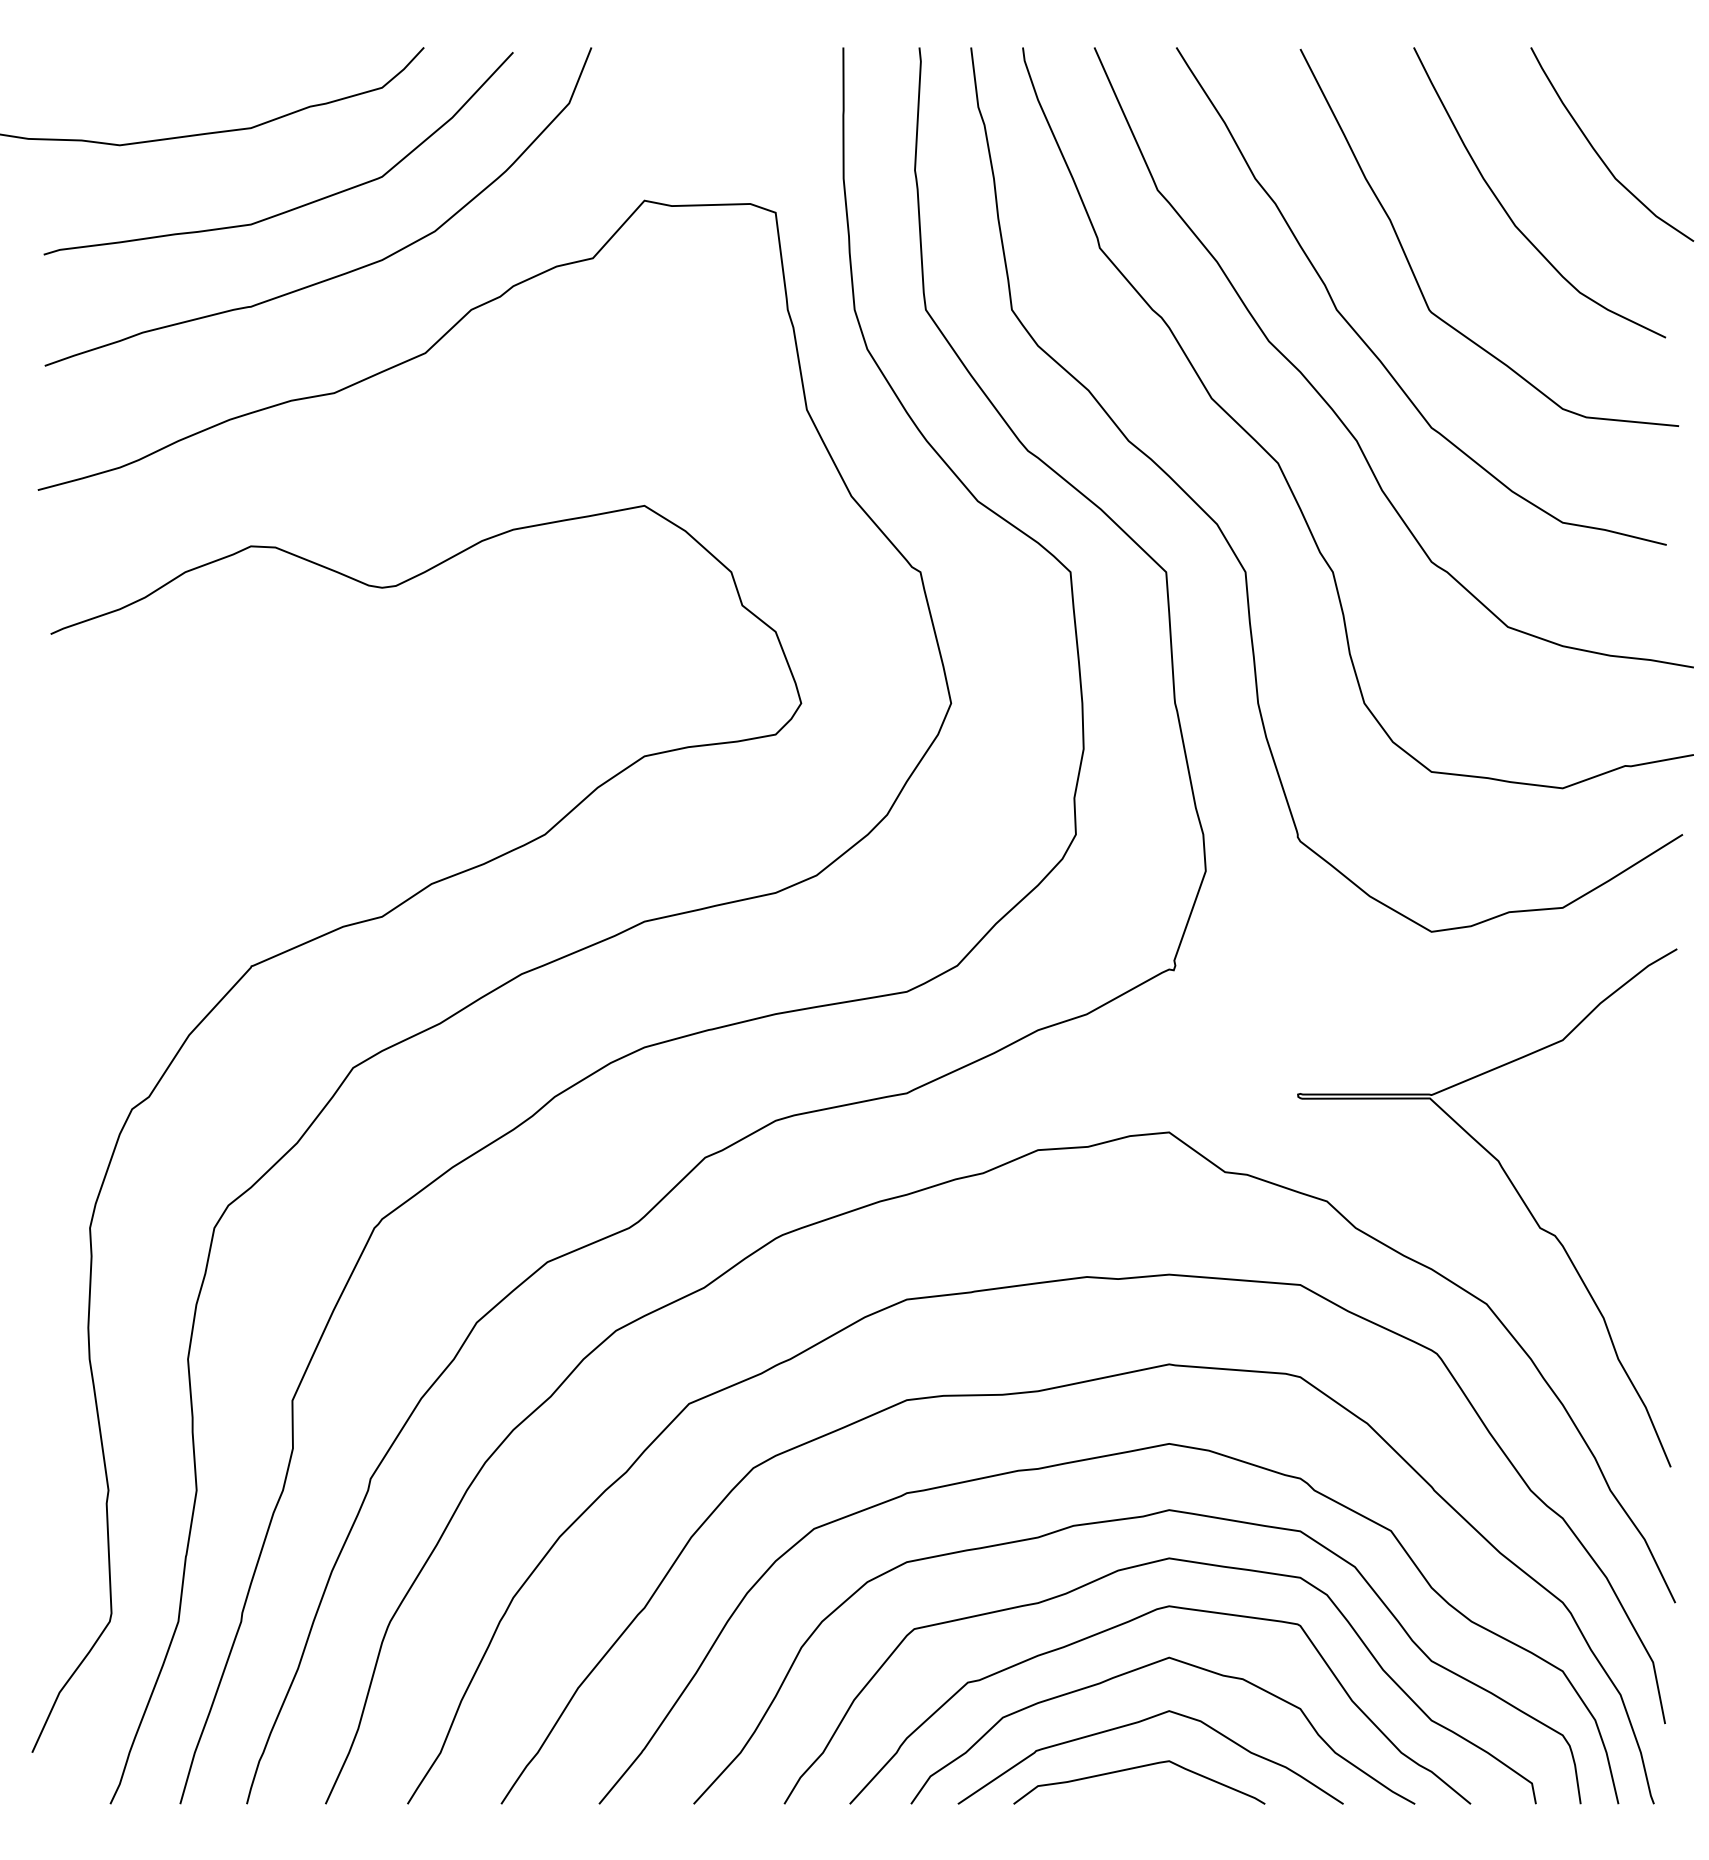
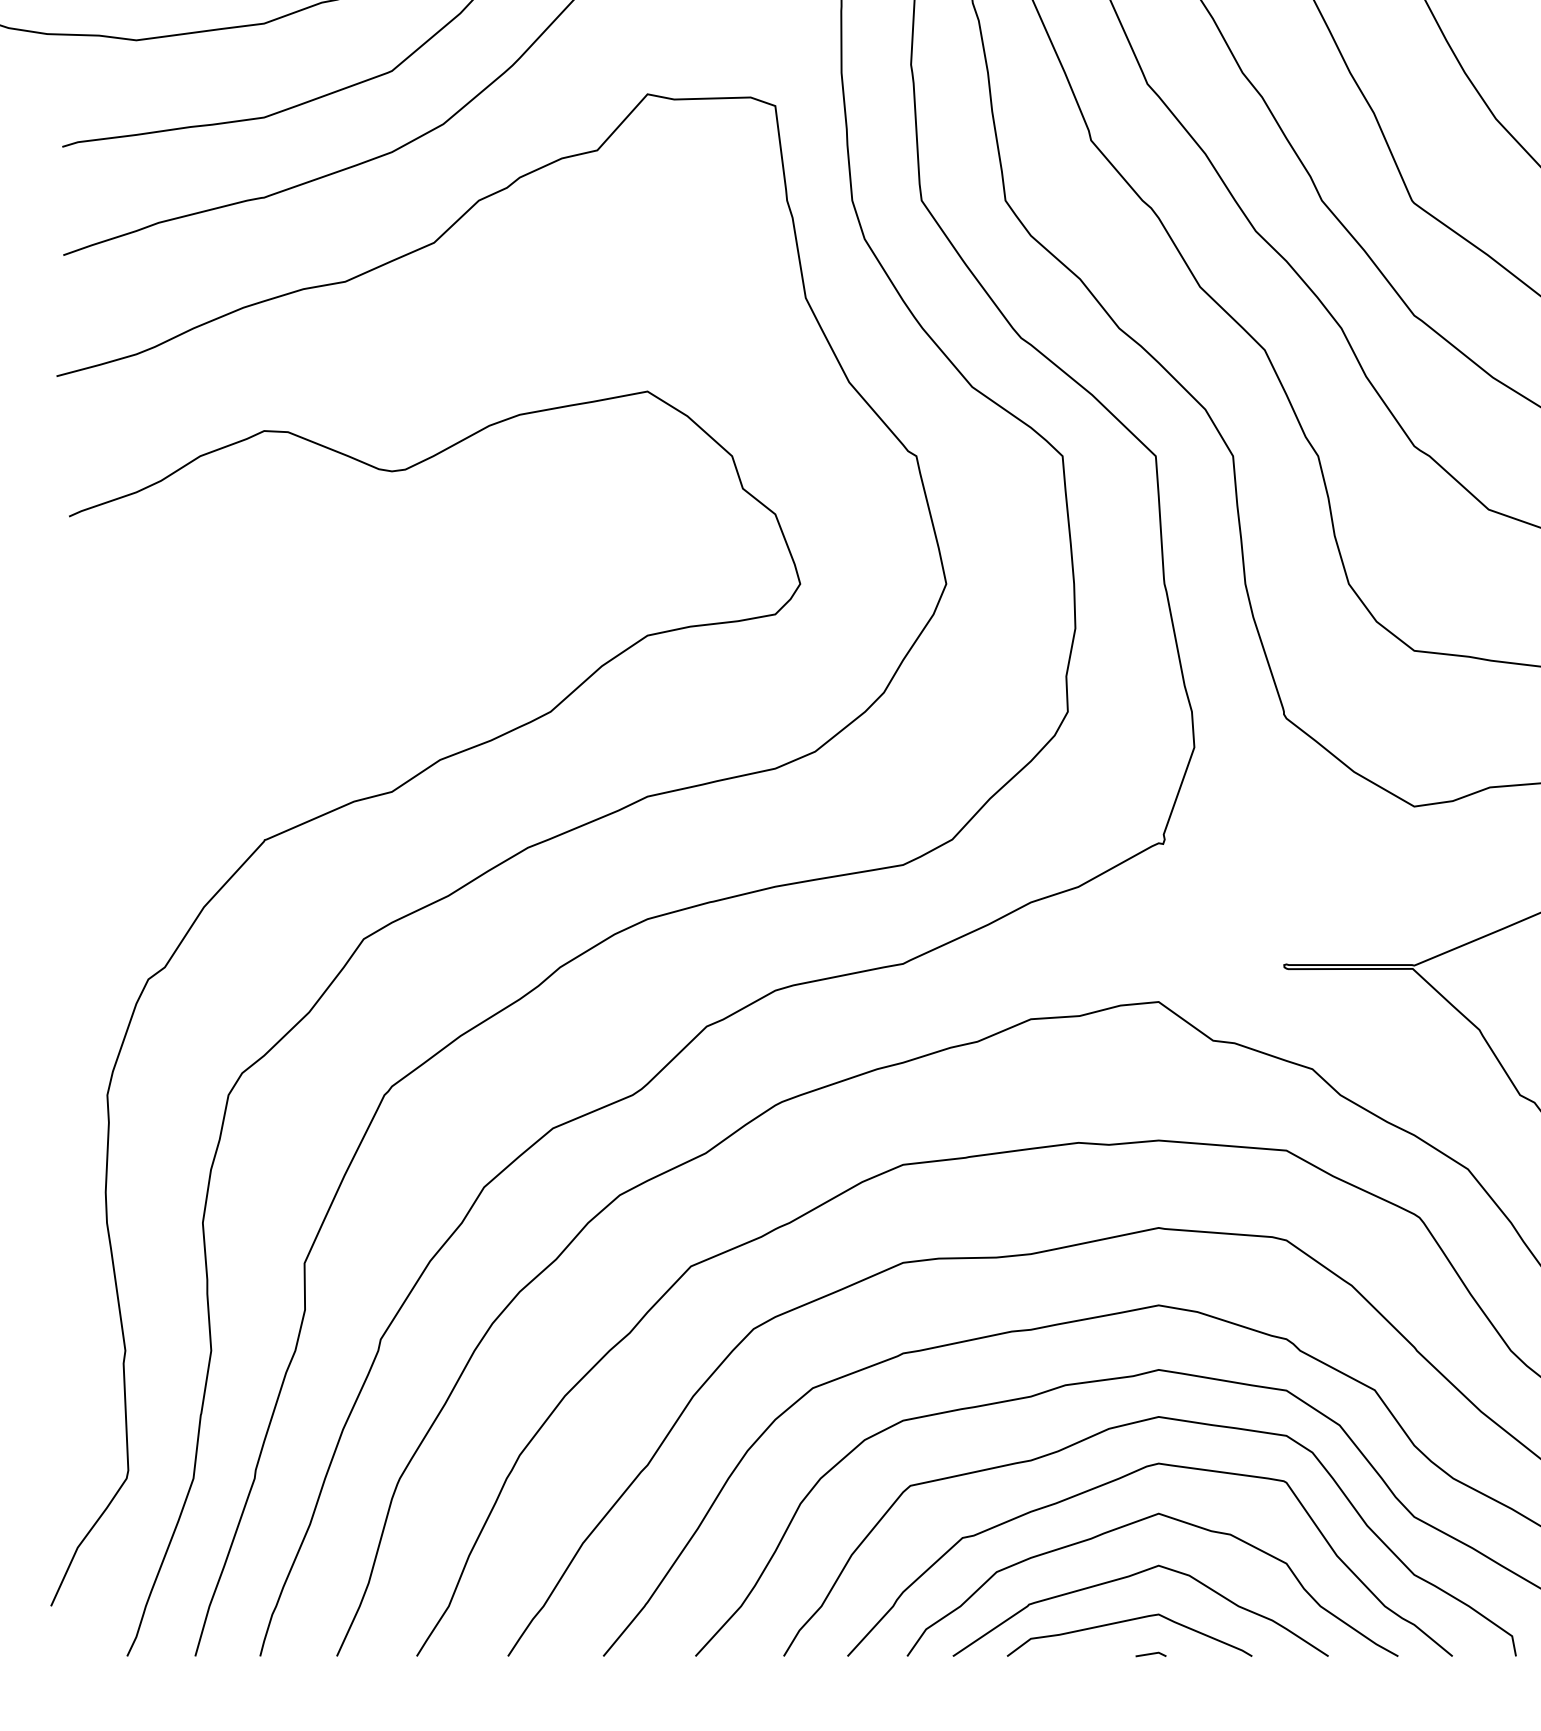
line: (1161, 1801) -> (1151, 1653), added

